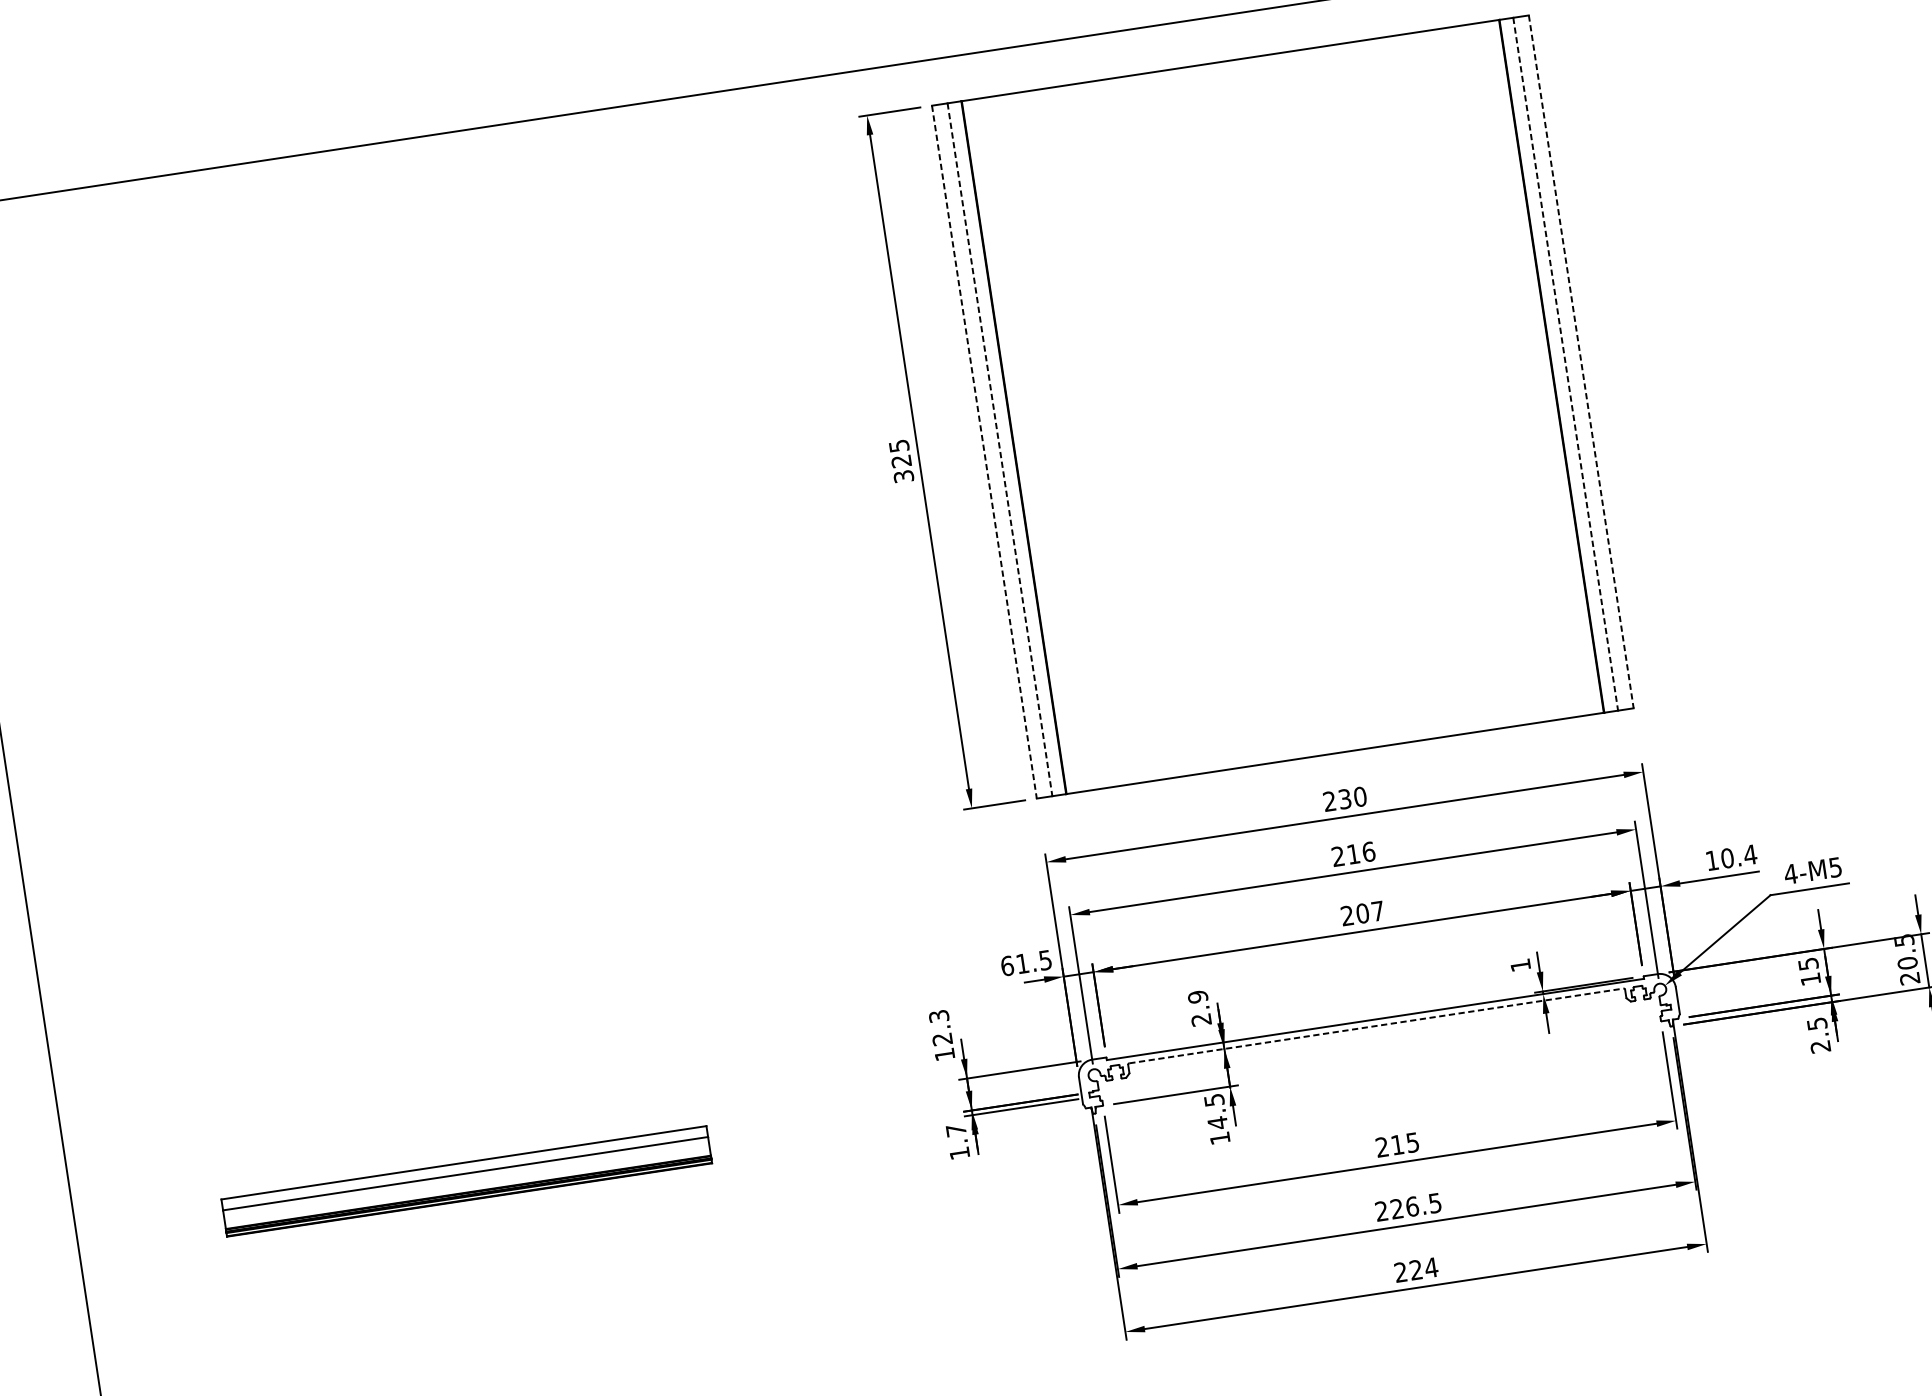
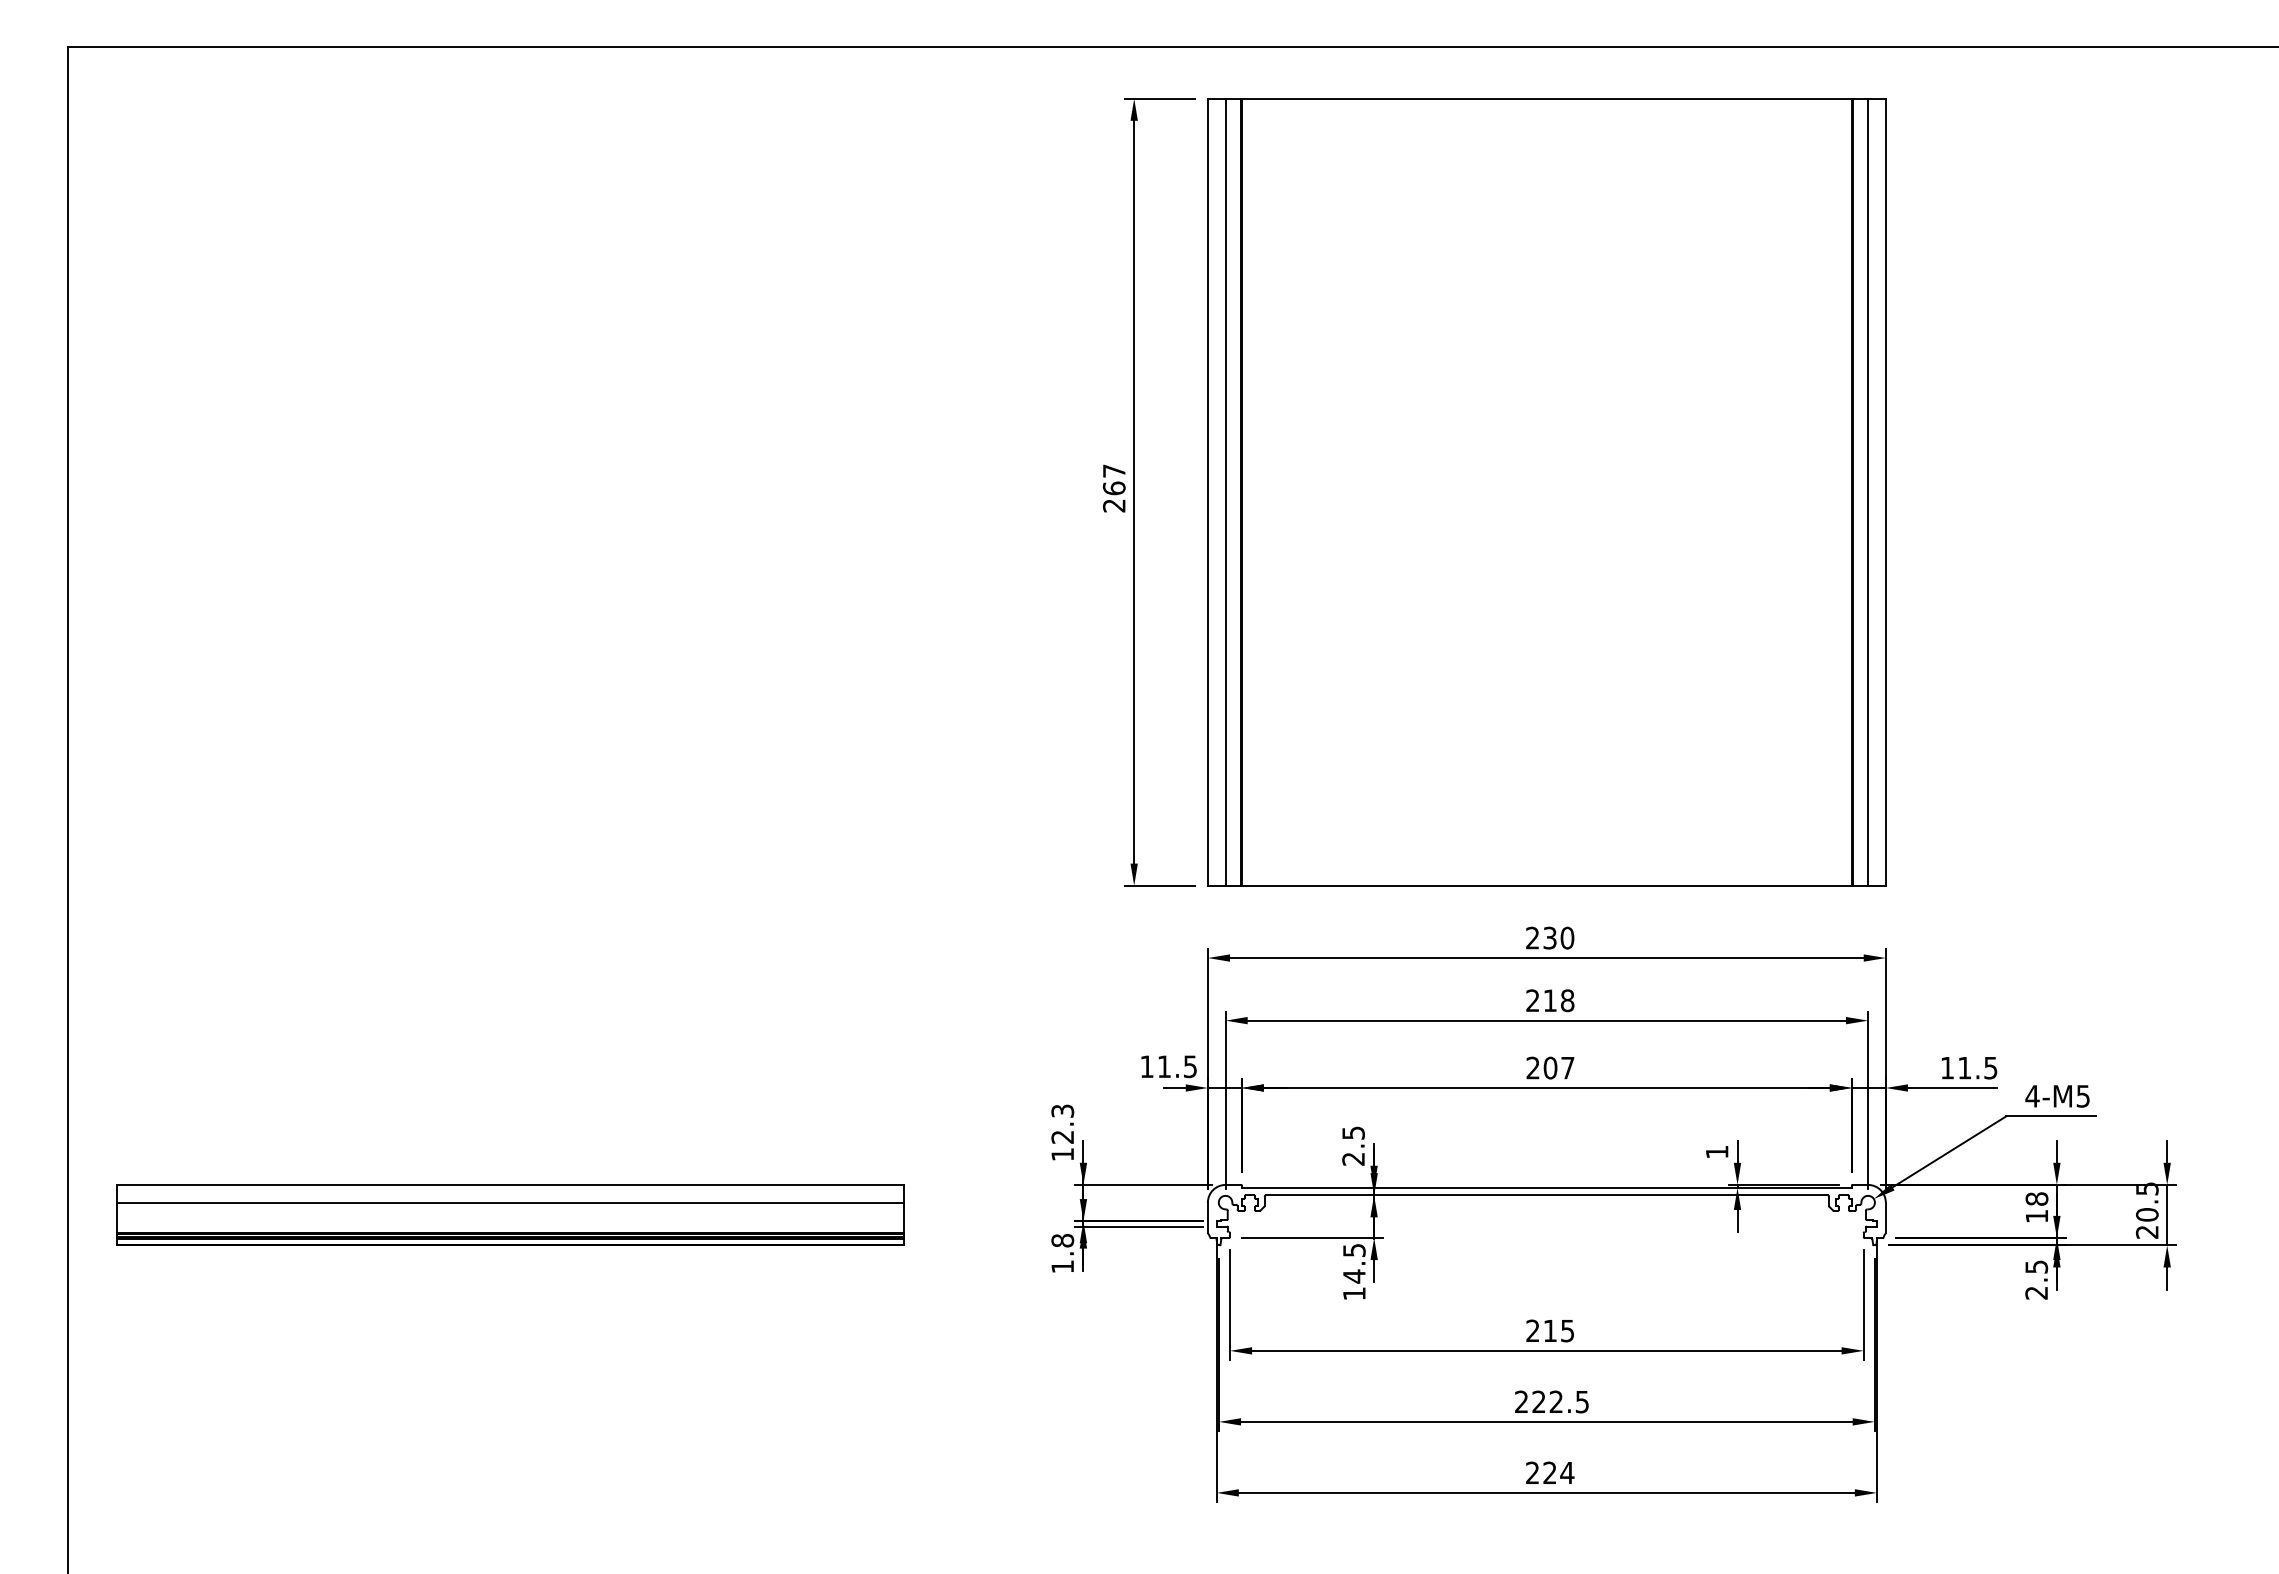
line: (1581, 362) -> (1885, 492), dashed -> solid
line: (1566, 364) -> (1868, 492), dashed -> solid
line: (999, 450) -> (1225, 492), dashed -> solid
line: (984, 452) -> (1207, 492), dashed -> solid
text: (900, 461) -> (1113, 488), 325 -> 267
text: (1368, 851) -> (1567, 1000), 216 -> 218
text: (1738, 856) -> (1977, 1067), 10.4 -> 11.5
text: (1807, 963) -> (2036, 1198), 15 -> 18
text: (1007, 965) -> (1147, 1066), 61.5 -> 11.5
text: (1197, 996) -> (1353, 1132), 2.9 -> 2.5
line: (1376, 1026) -> (1546, 1195), dashed -> solid
text: (956, 1130) -> (1062, 1240), 1.7 -> 1.8
part: (466, 1180) -> (510, 1214), size x1.43
text: (1412, 1206) -> (1556, 1401), 226.5 -> 222.5

